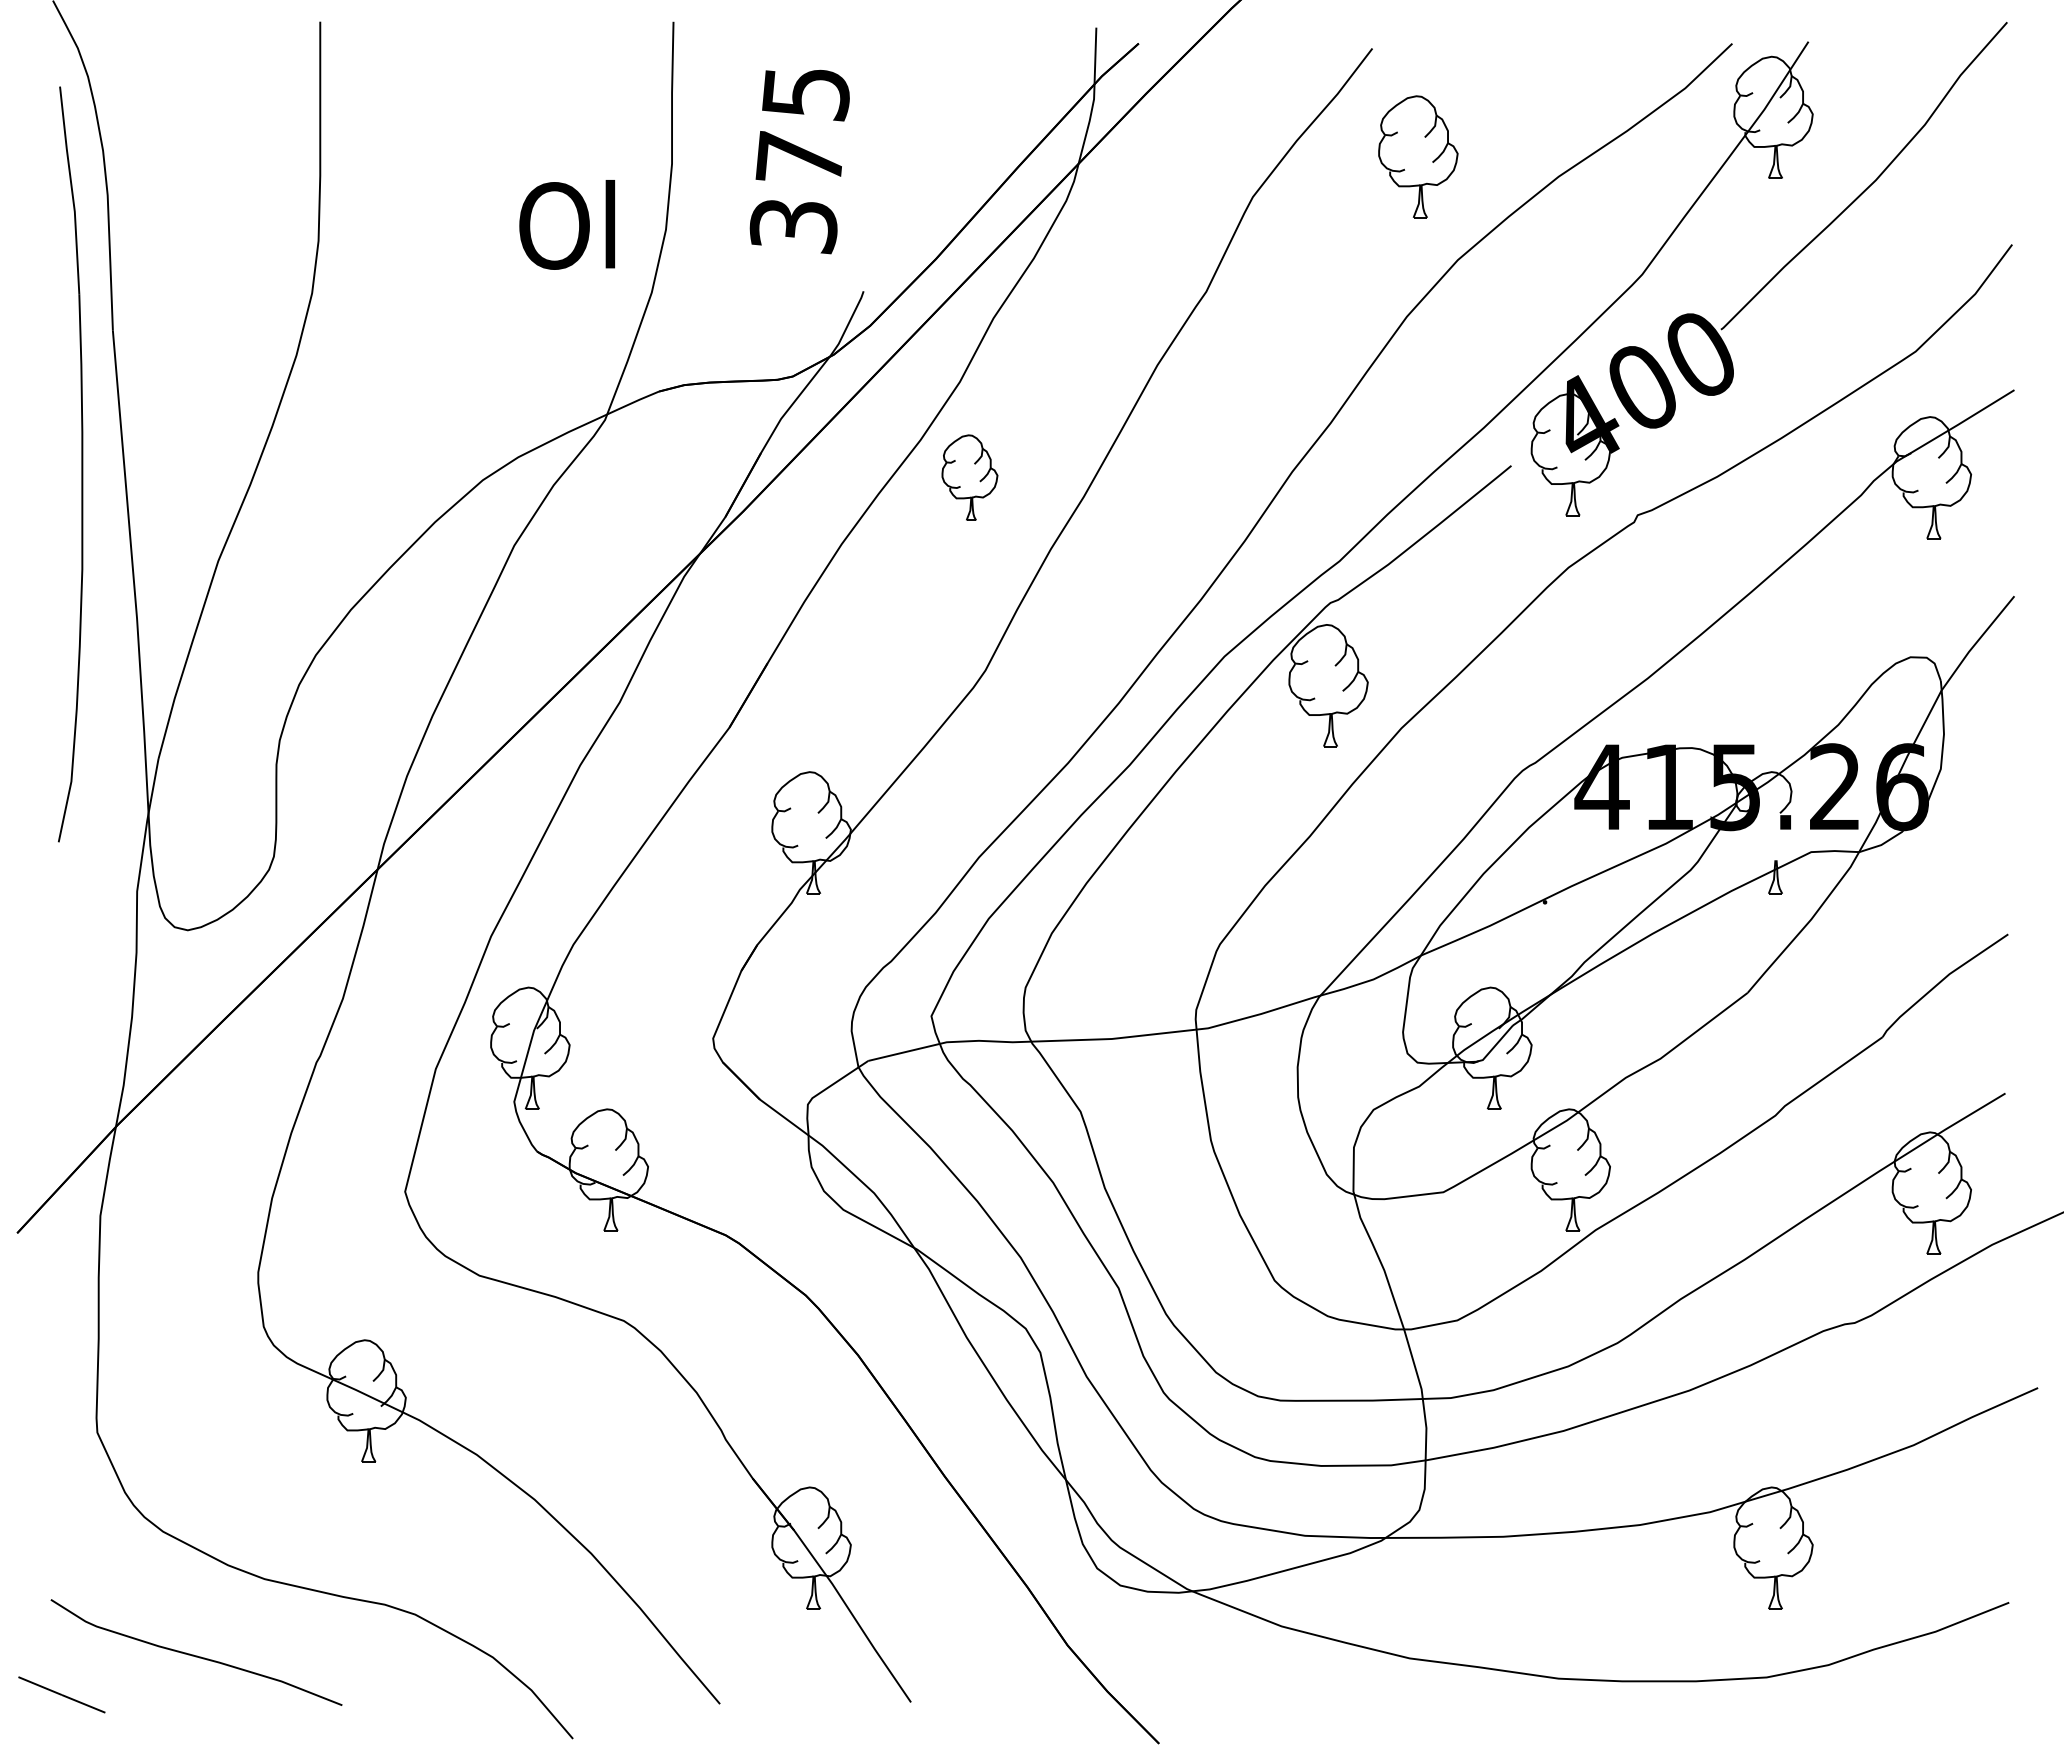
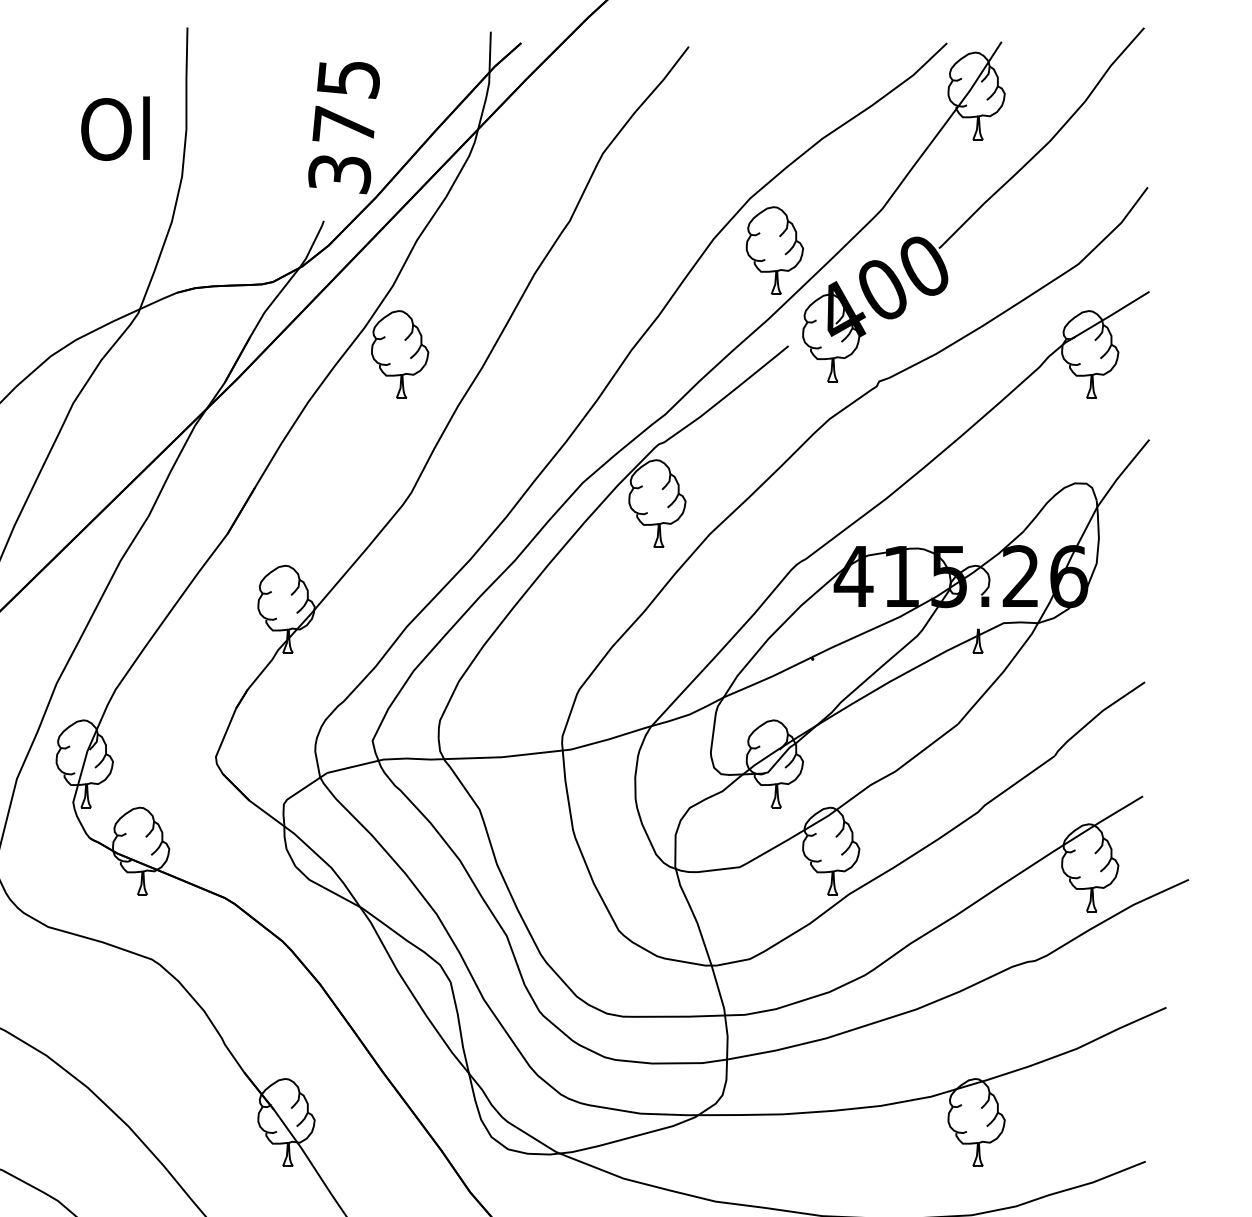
part: (1418, 156) -> (775, 250), moved
text: (799, 161) -> (343, 127), moved
text: (566, 224) -> (115, 128), moved
part: (969, 477) -> (399, 354), size x1.43

